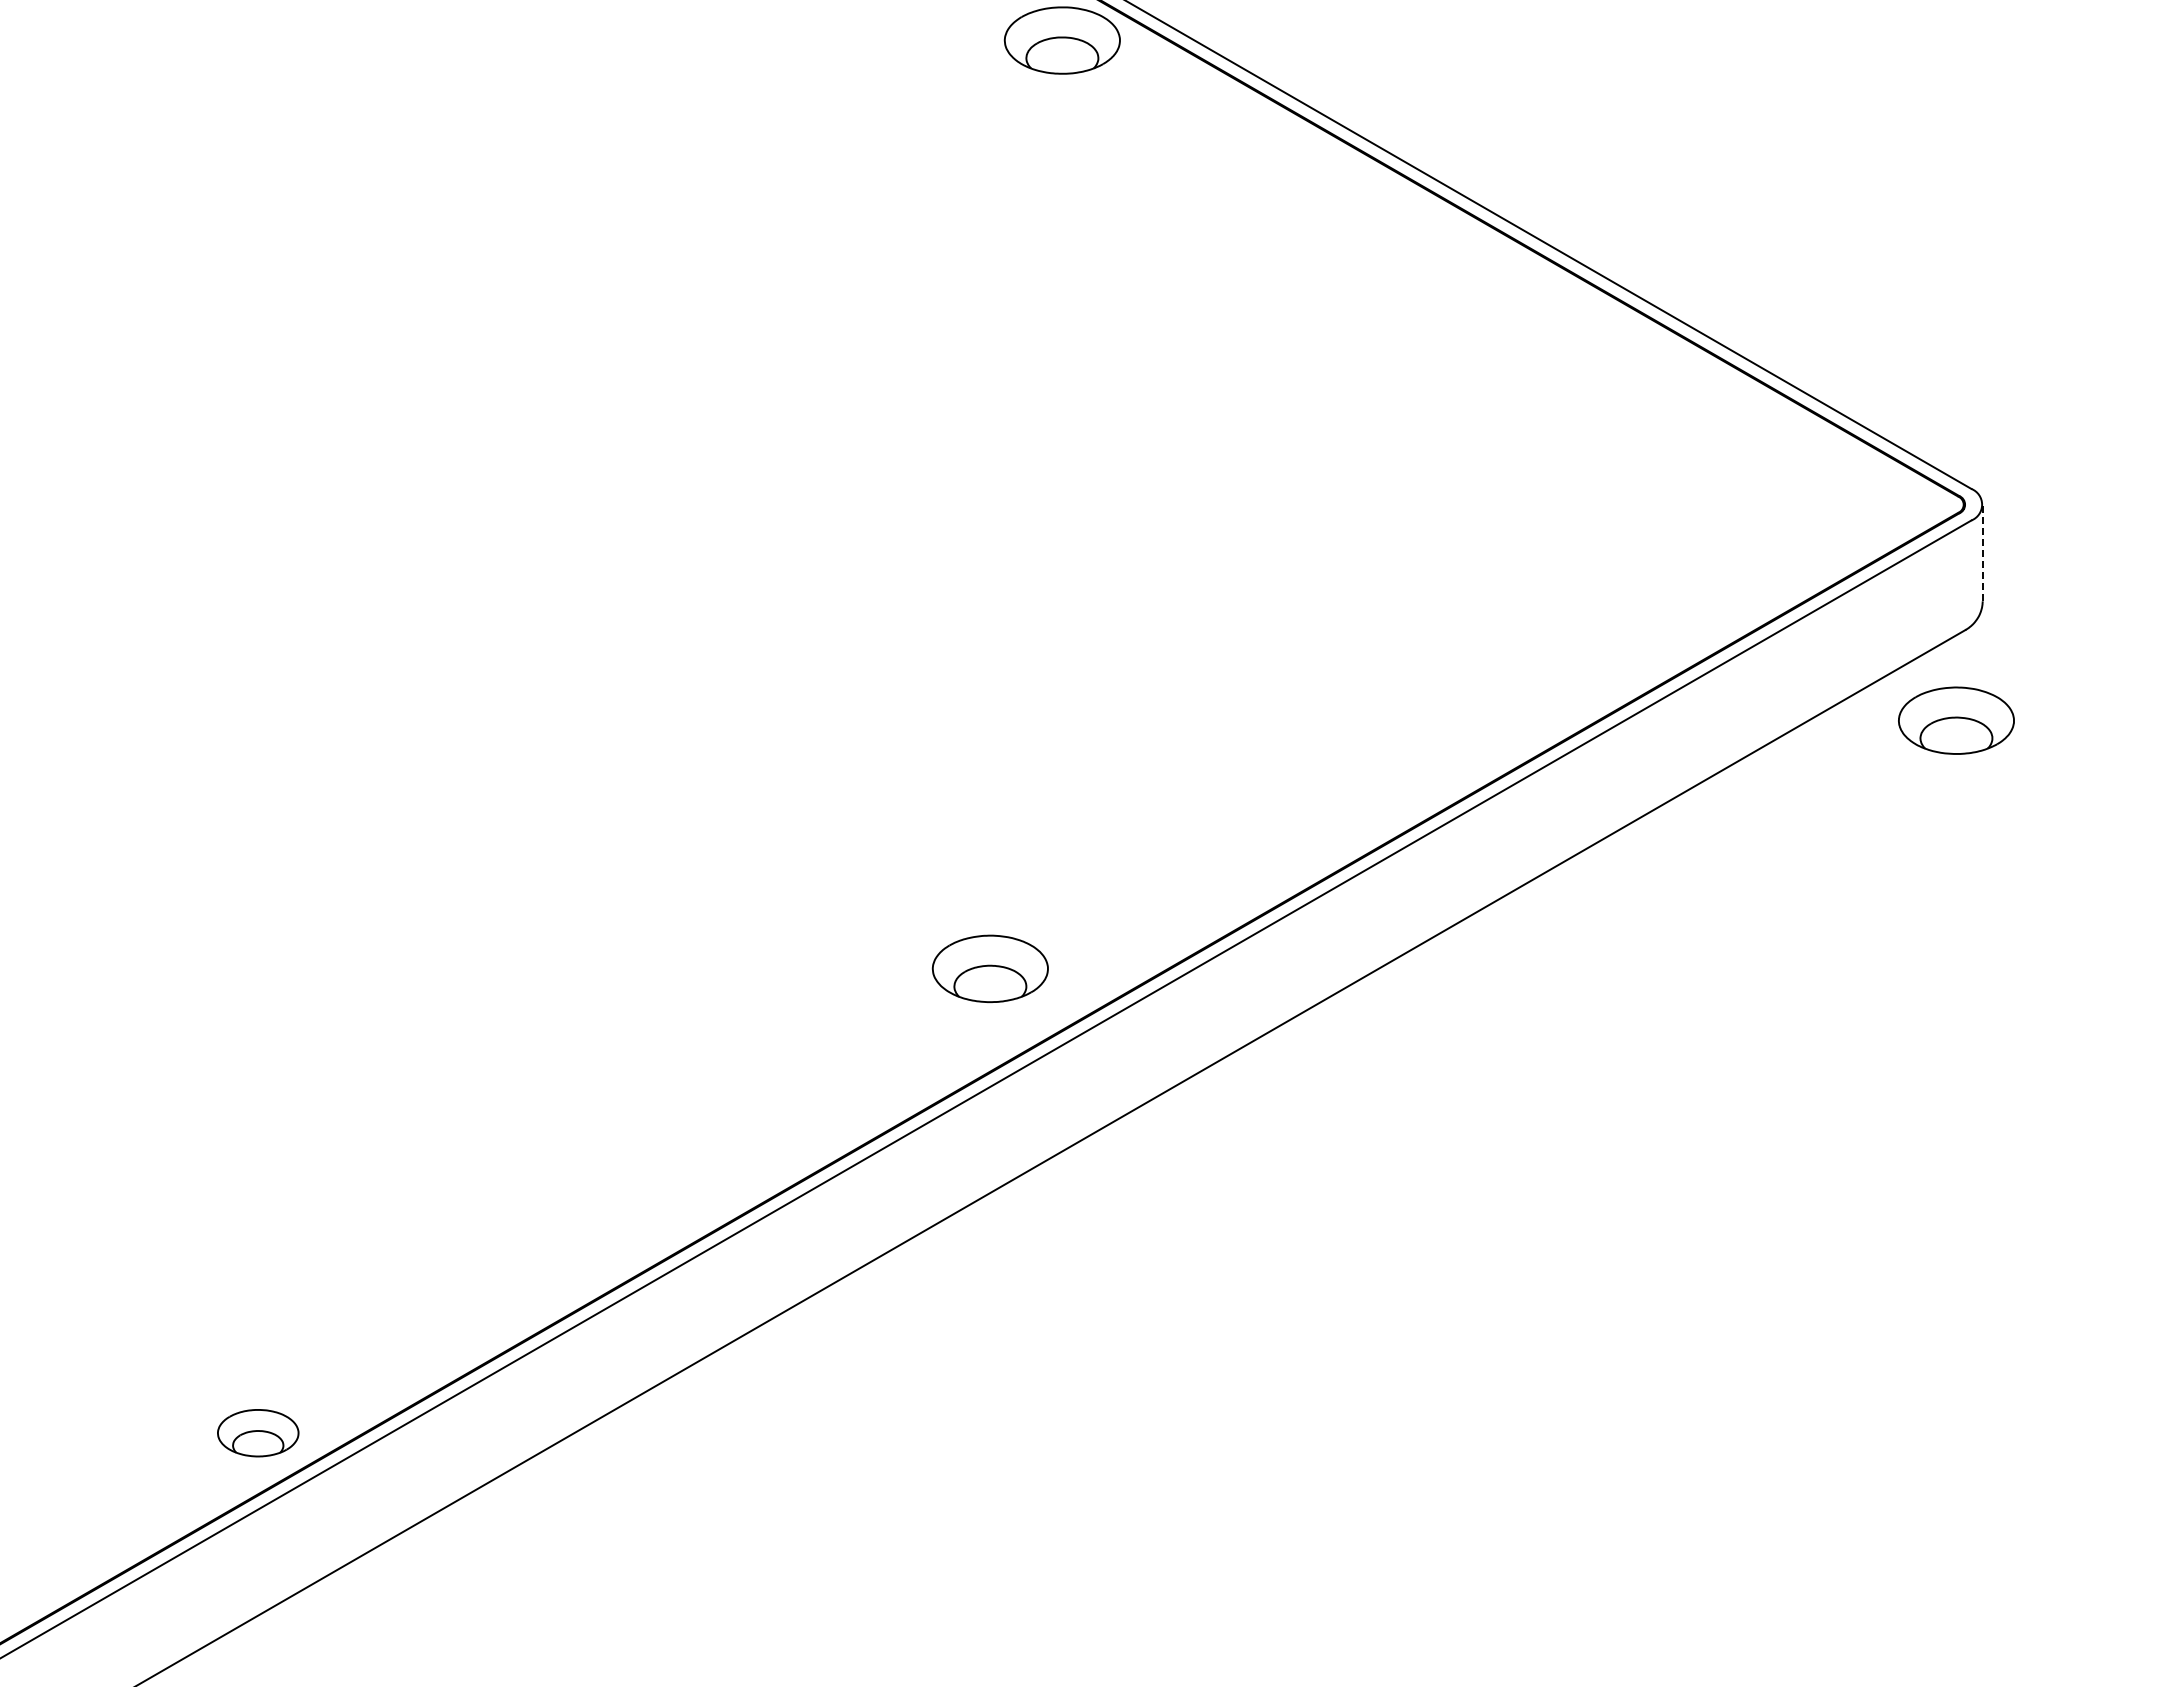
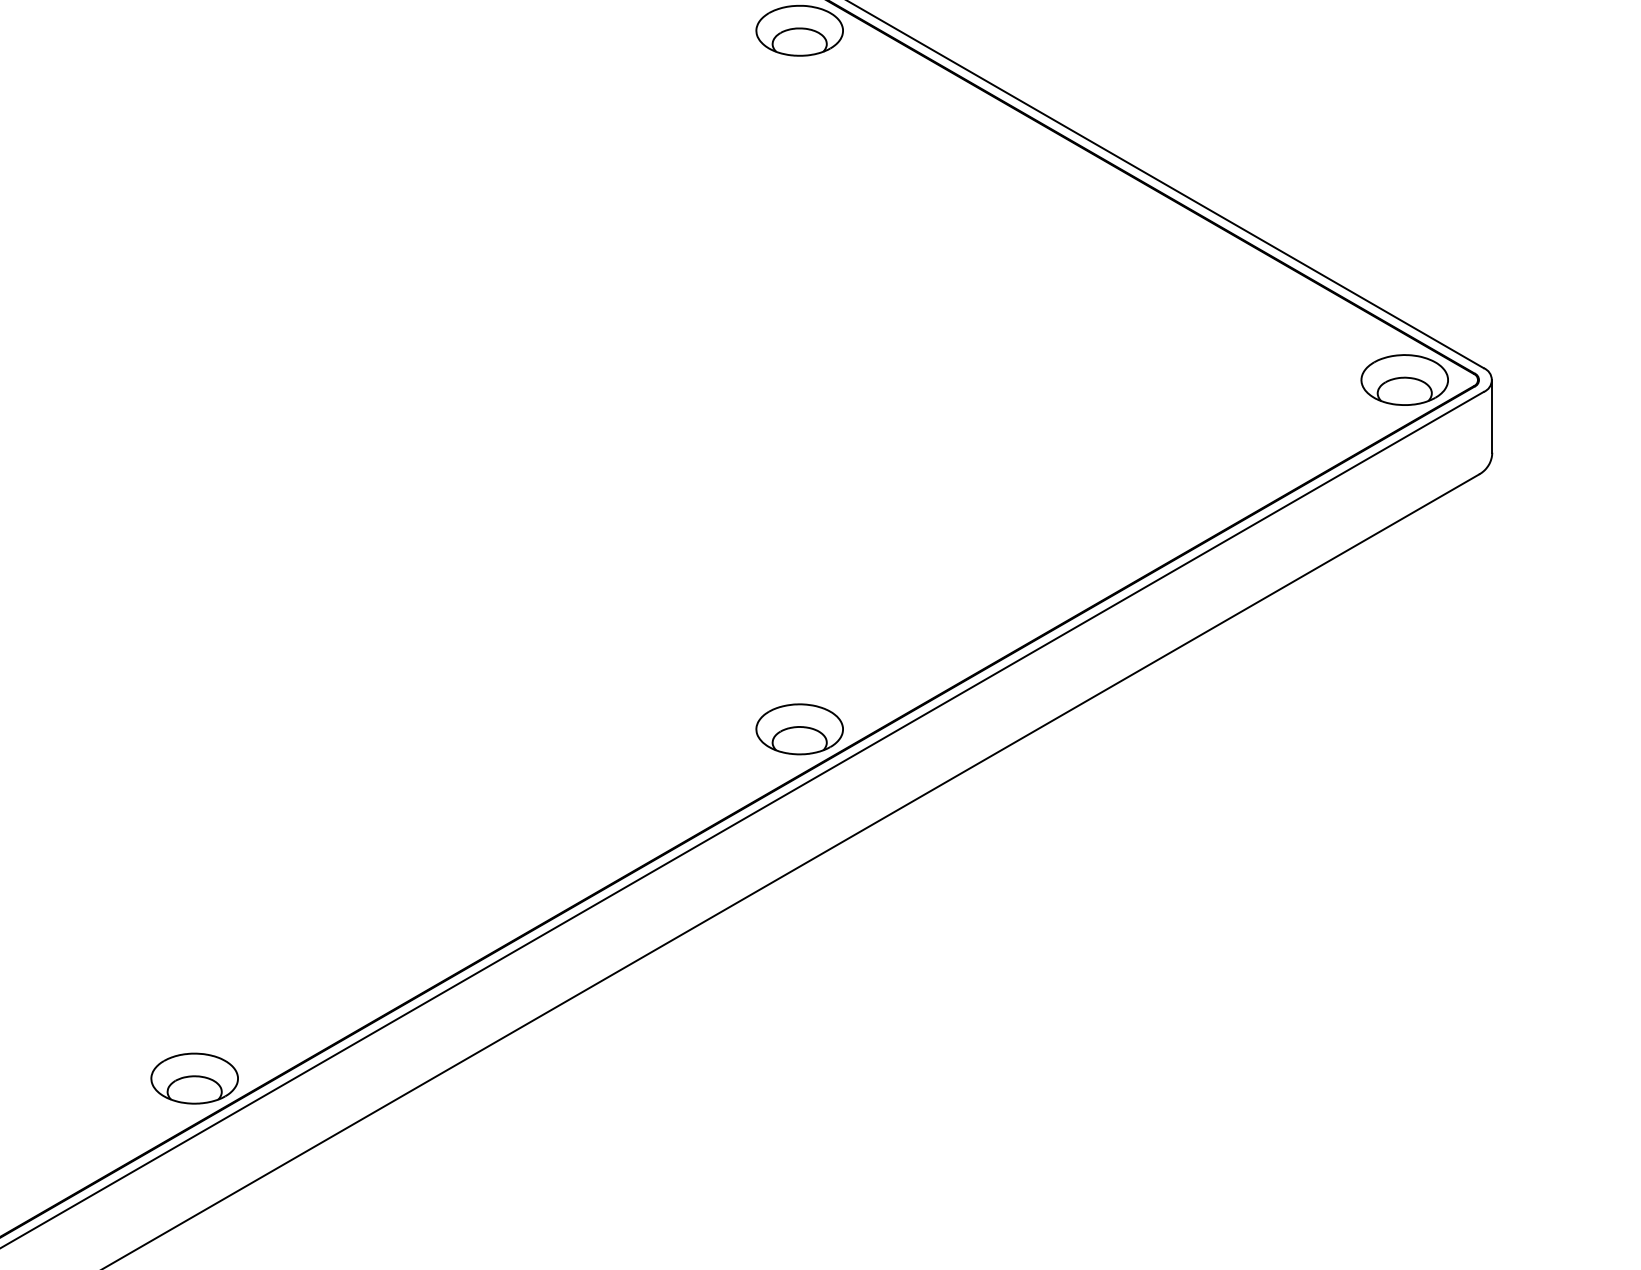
line: (1982, 552) -> (1492, 416), dashed -> solid
part: (1956, 720) -> (1404, 379), moved
part: (989, 968) -> (799, 729), moved
part: (257, 1433) -> (194, 1078), size x1.43

